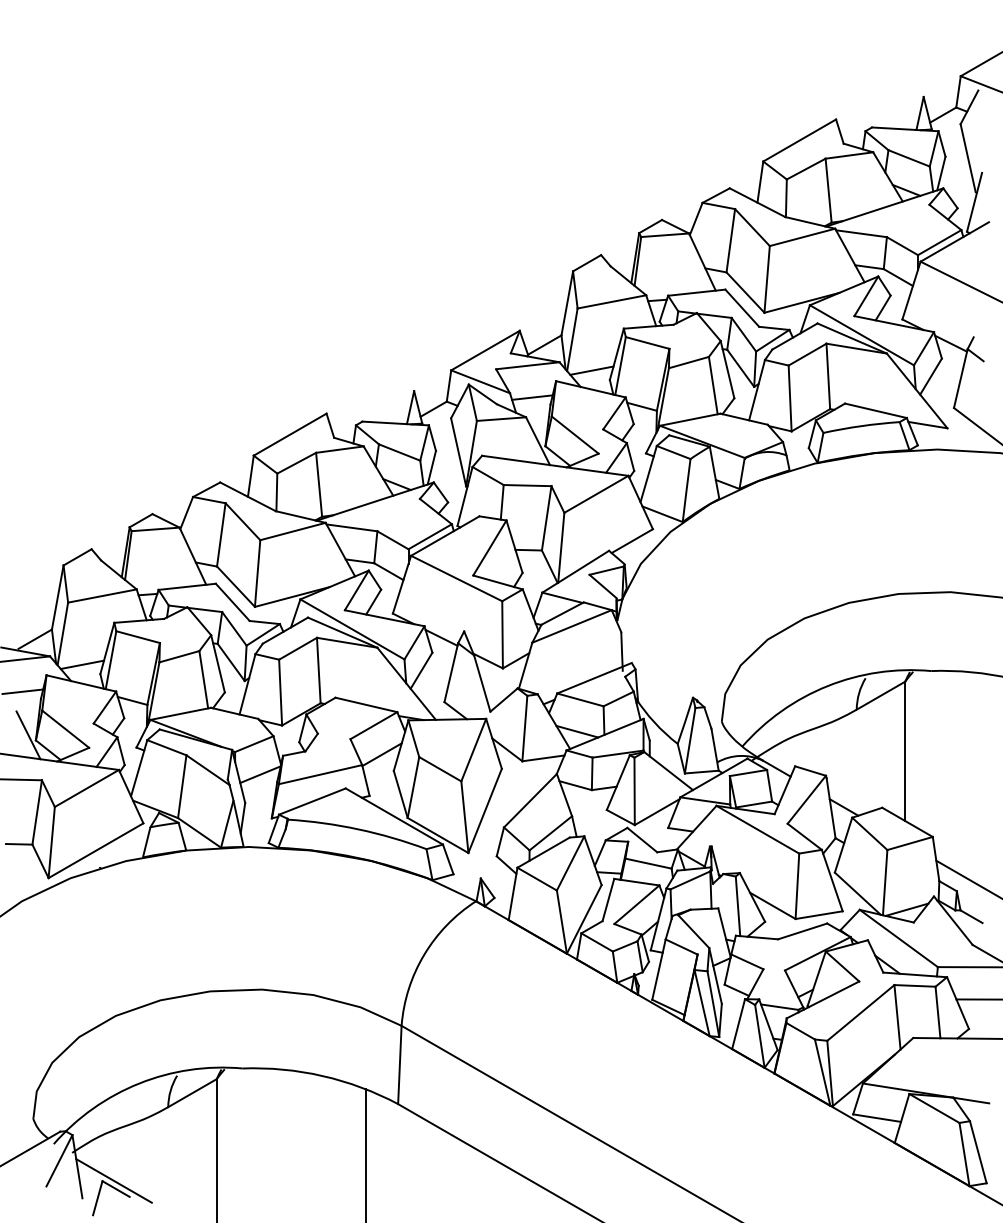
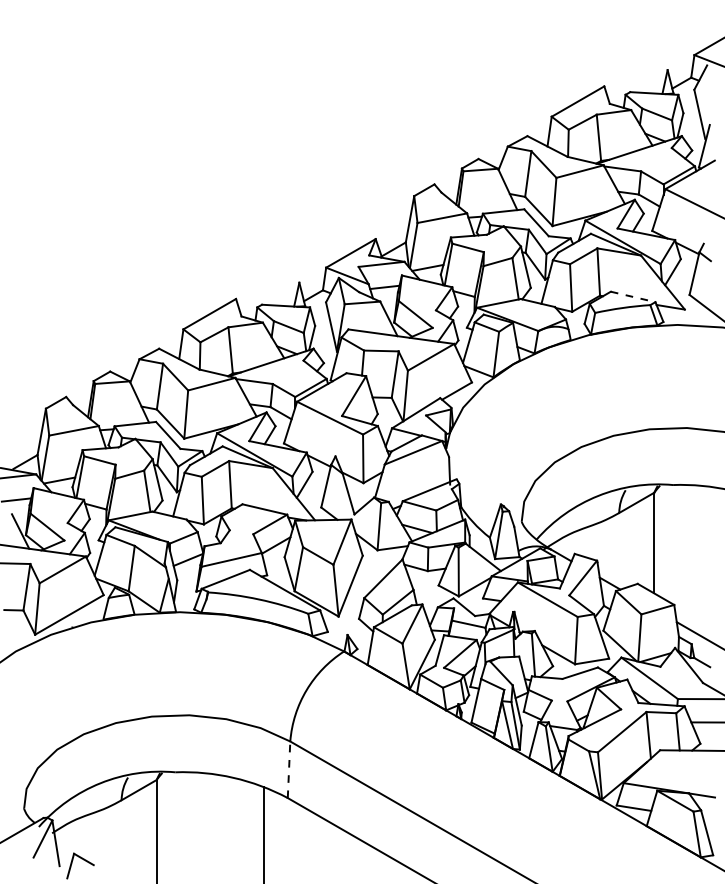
line: (875, 410) -> (632, 296), solid -> dashed
line: (399, 1064) -> (288, 769), solid -> dashed
line: (113, 1180) -> (82, 853), removed

